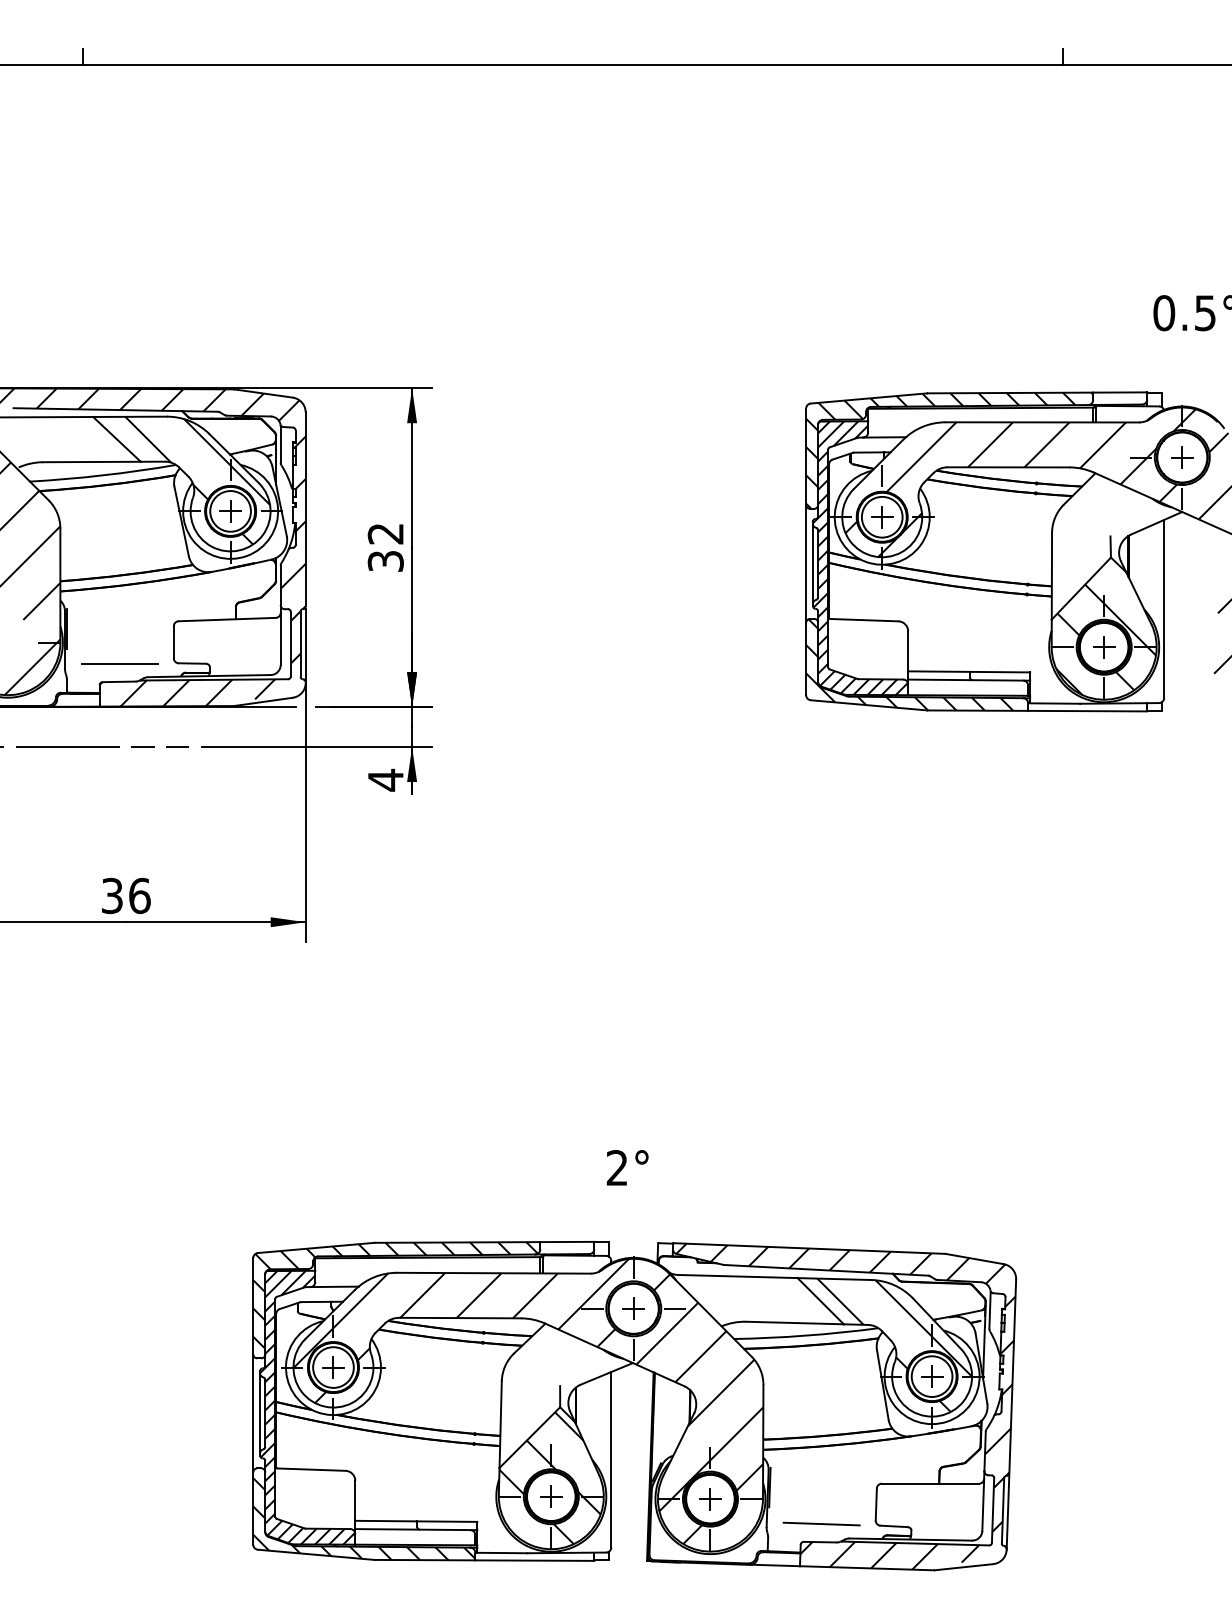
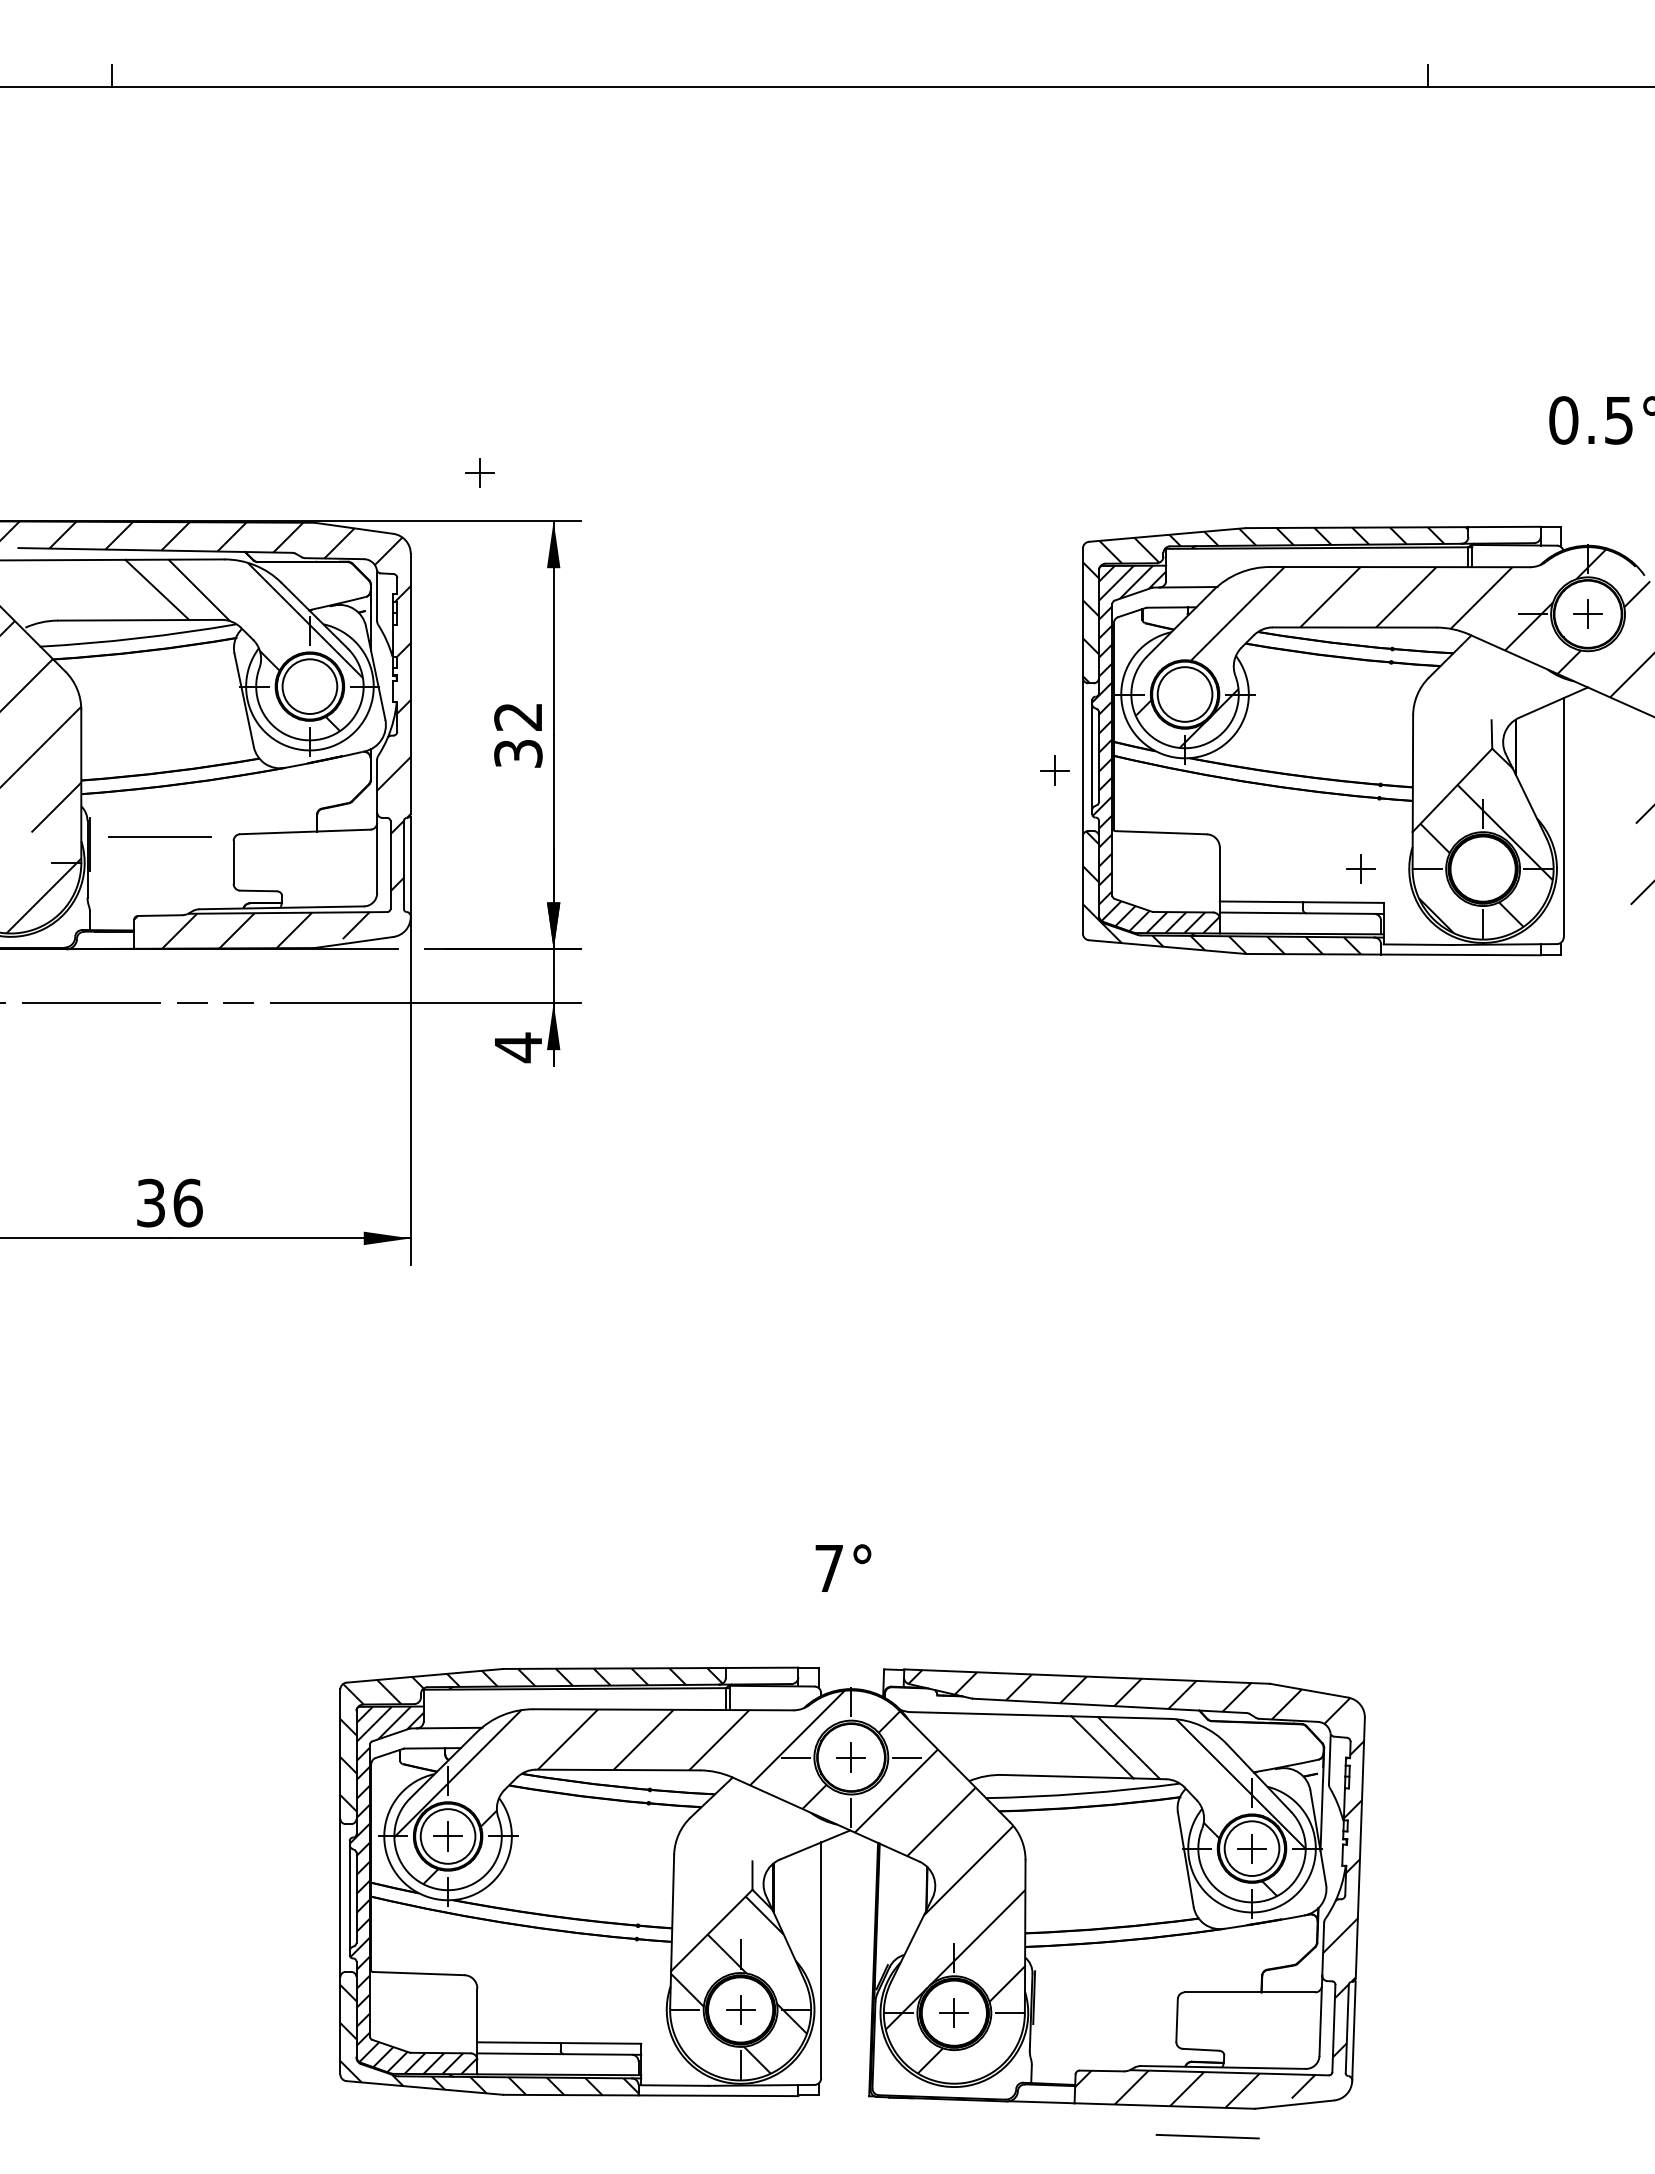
line: (882, 476) -> (1185, 639), removed
line: (1182, 498) -> (1588, 669), removed
part: (230, 511) -> (479, 472), moved
part: (881, 517) -> (1054, 770), moved
part: (1103, 646) -> (1360, 868), moved
line: (119, 663) -> (159, 836), moved
text: (616, 1167) -> (828, 1567), 2° -> 7°
line: (821, 1523) -> (1207, 2136), moved
line: (710, 1540) -> (954, 2068), removed

